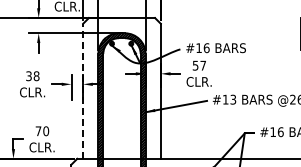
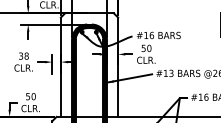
text: (203, 65) -> (149, 48), 57 -> 50
line: (83, 90) -> (61, 66), dashed -> solid
text: (38, 131) -> (28, 96), 70 -> 50

